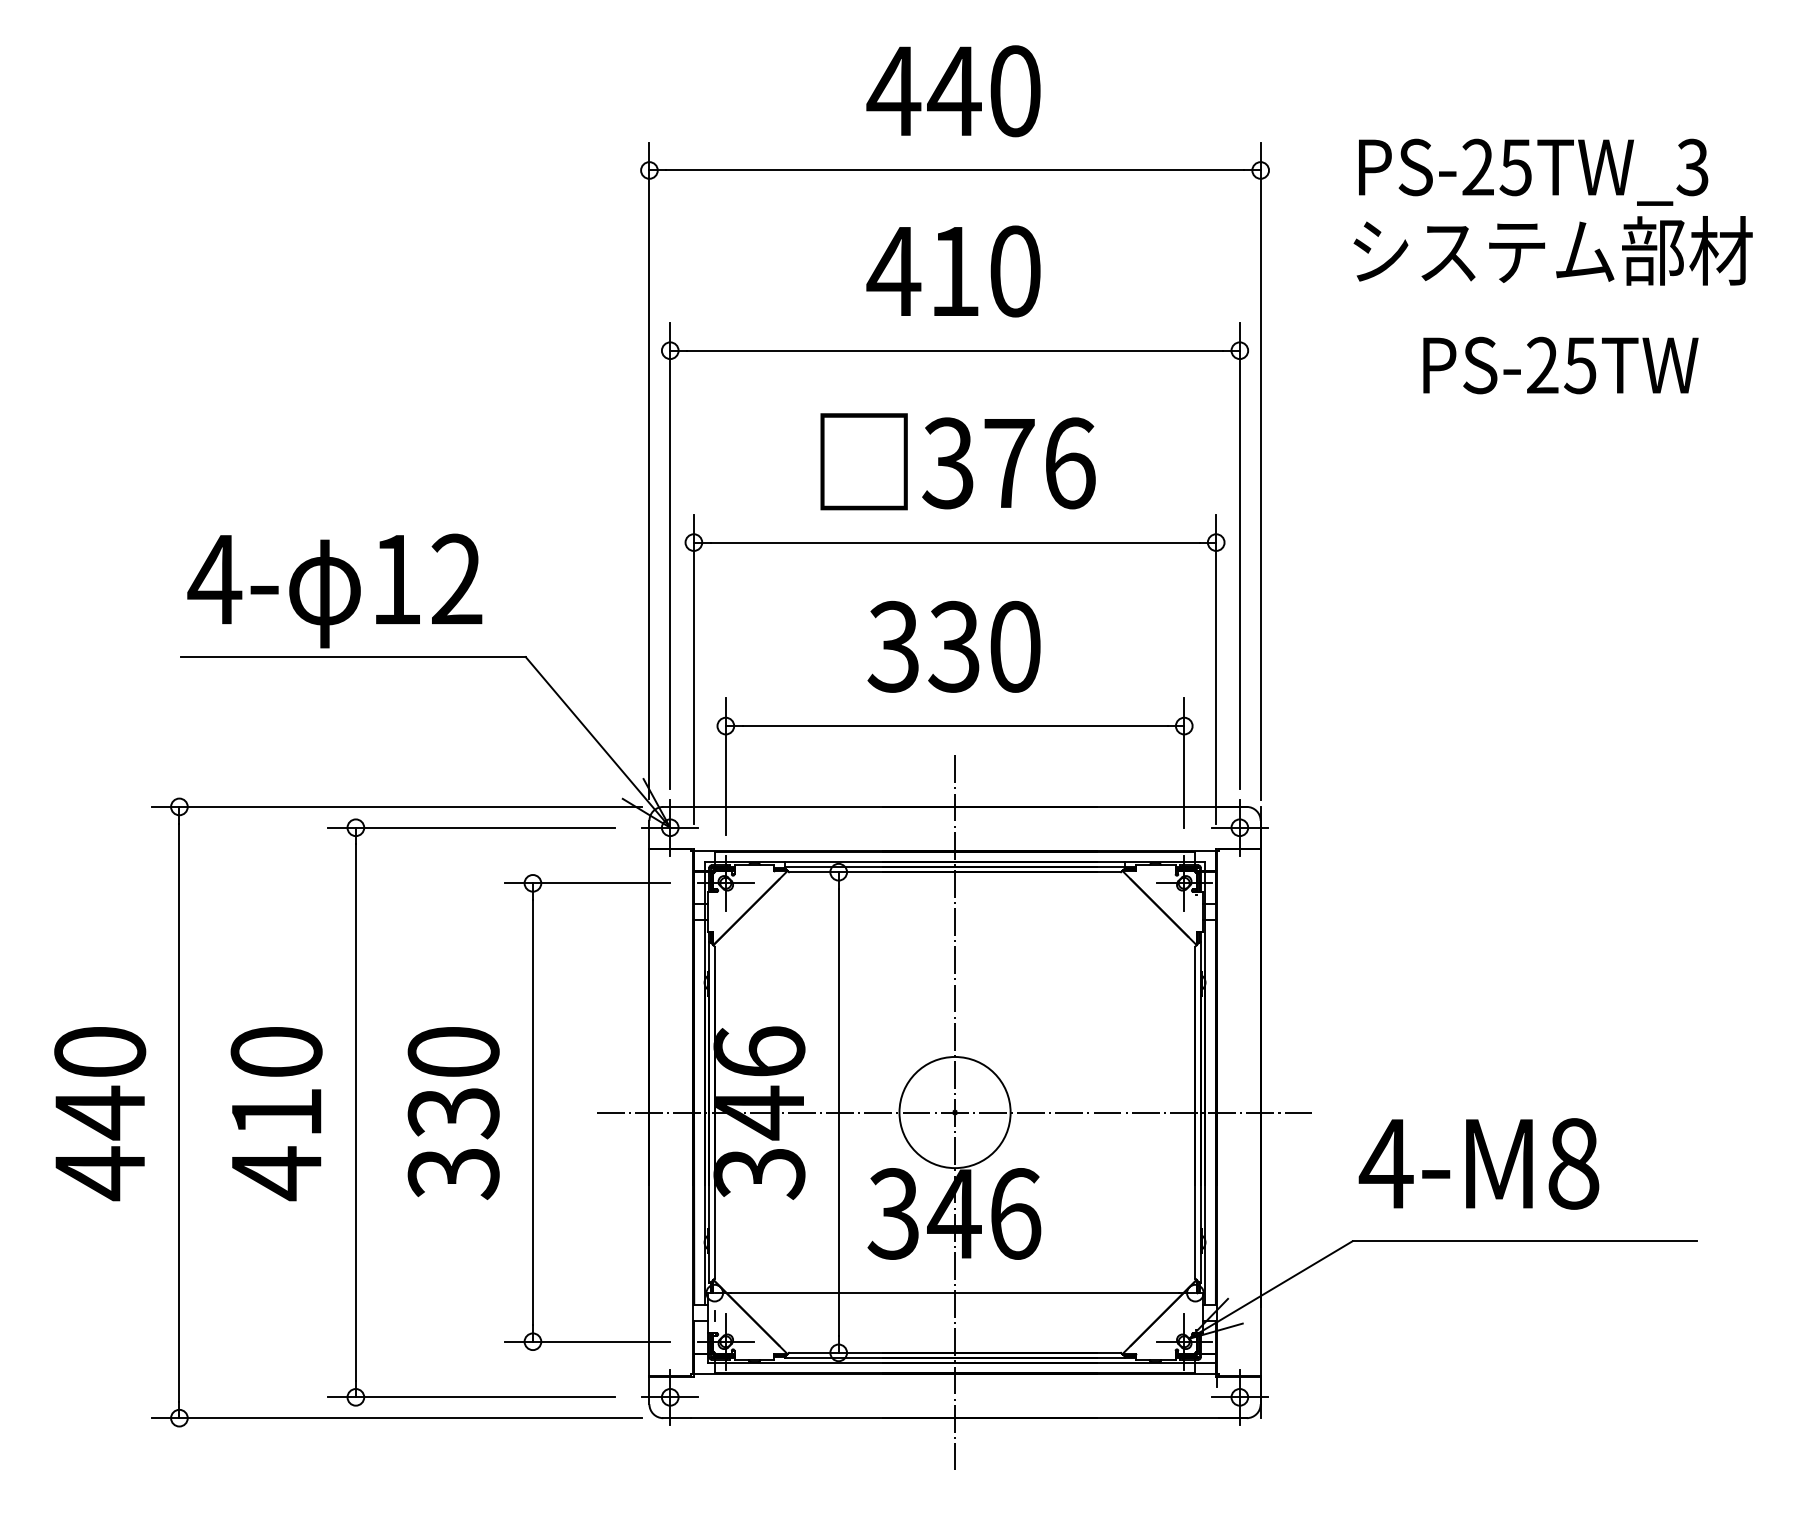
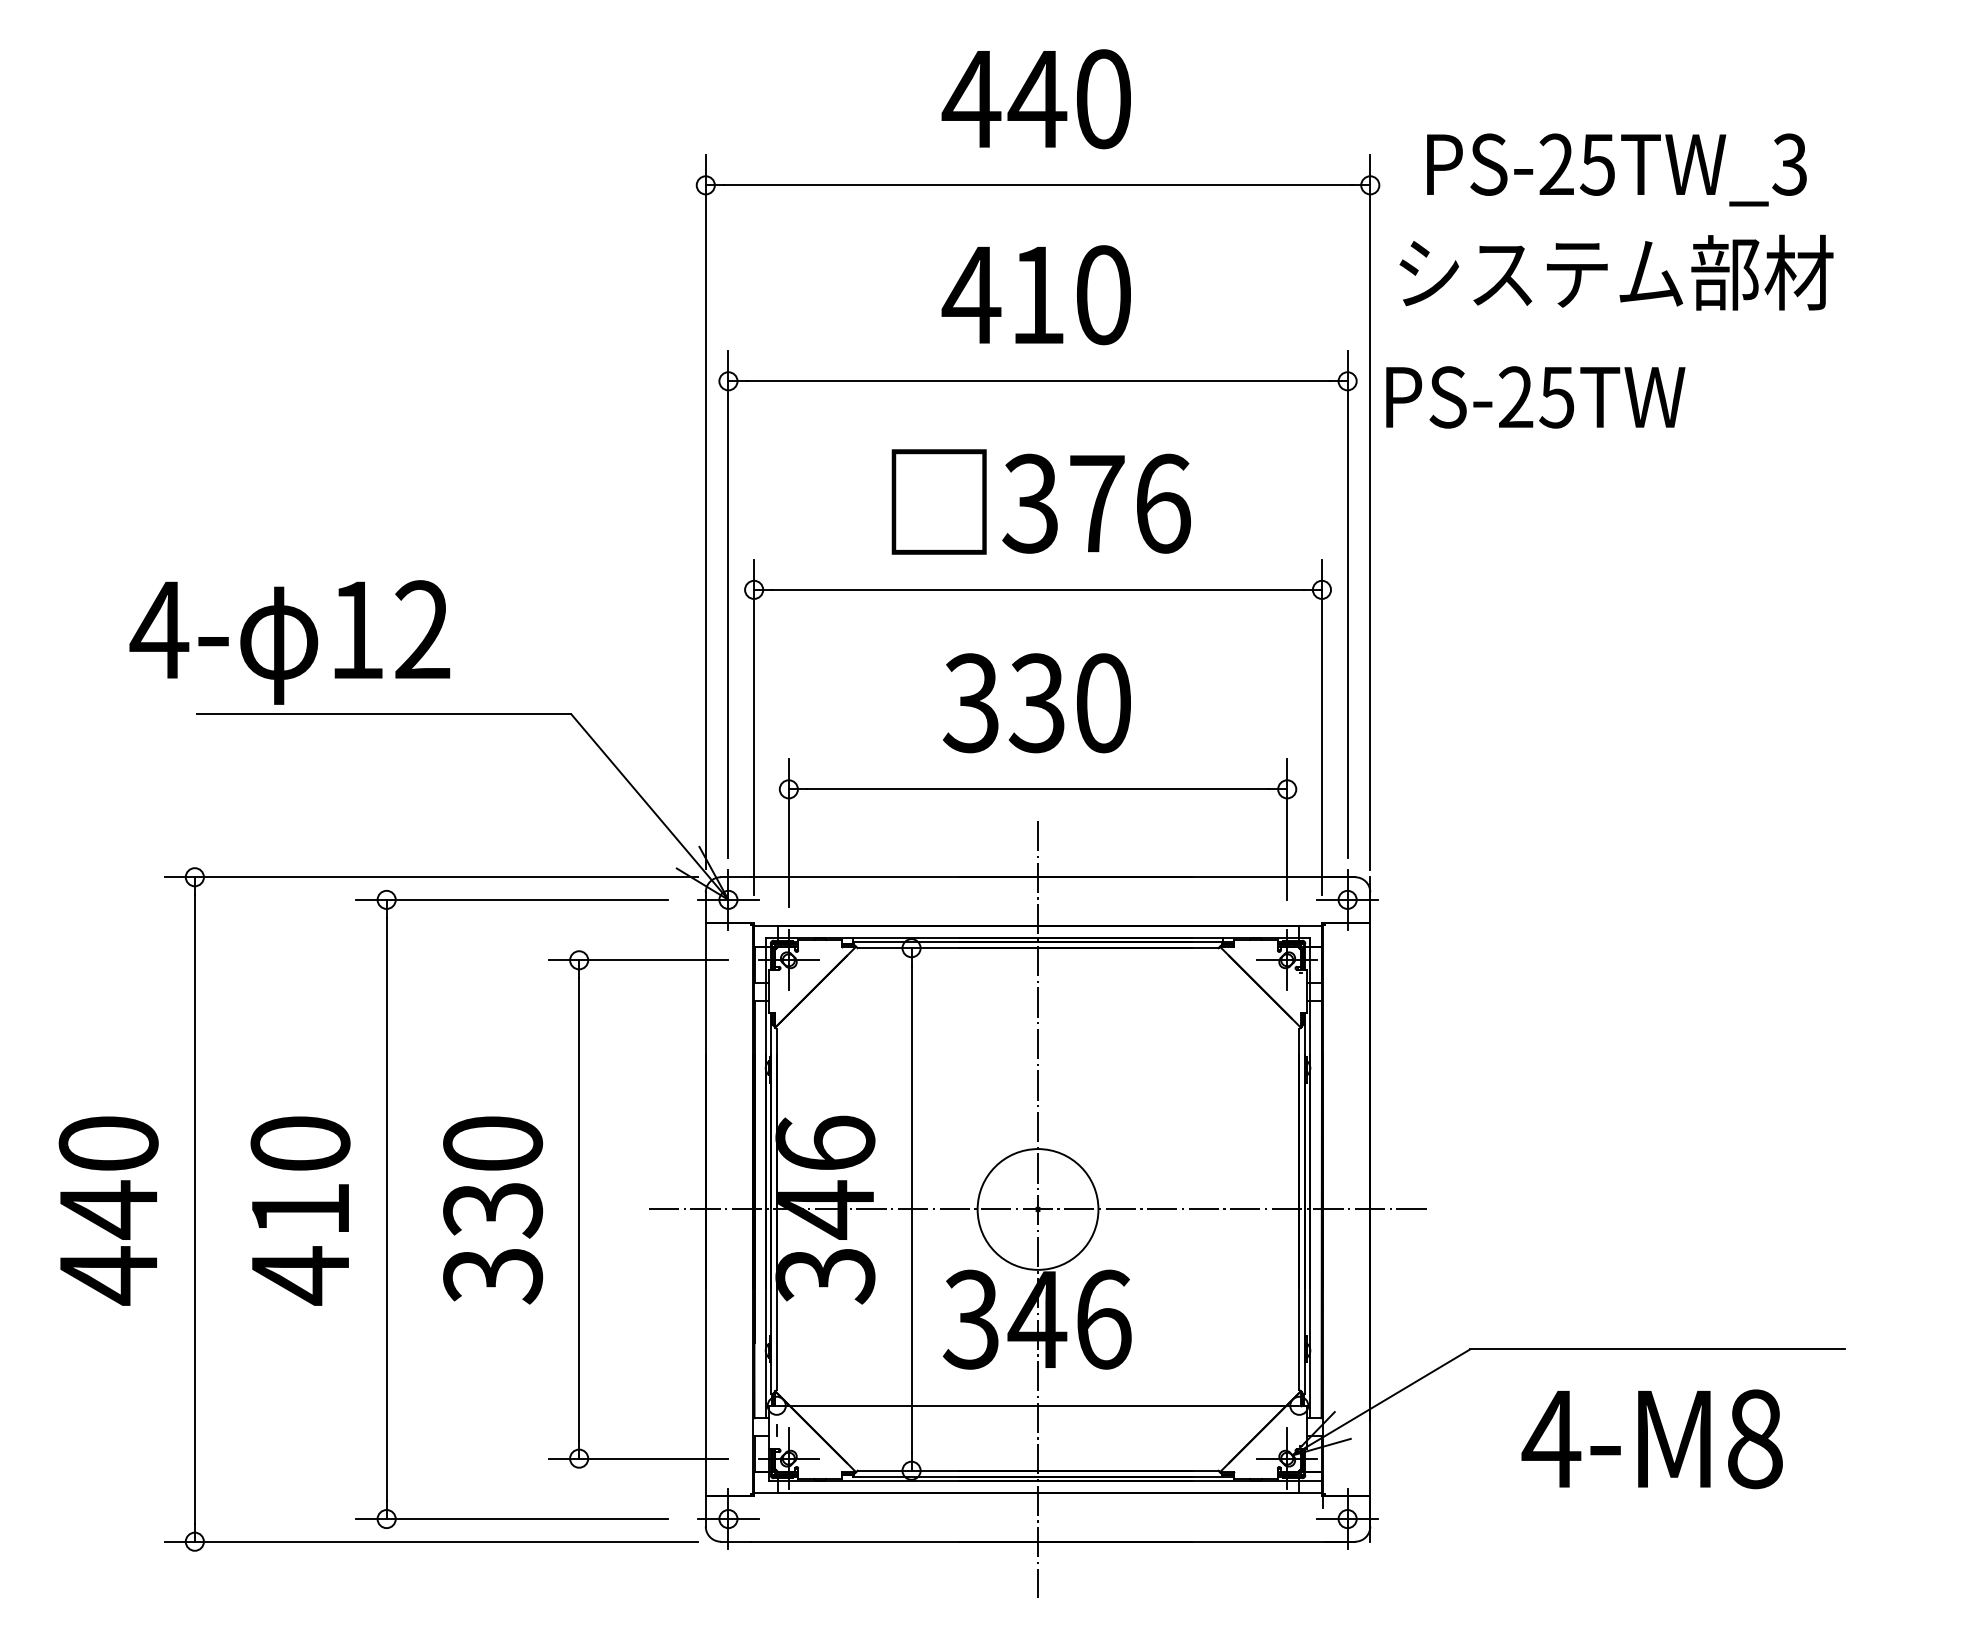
text: (1533, 171) -> (1616, 169), moved
text: (1552, 250) -> (1615, 272), moved
text: (1560, 365) -> (1535, 397), moved
text: (334, 590) -> (289, 641), moved
text: (1478, 1163) -> (1651, 1438), moved

